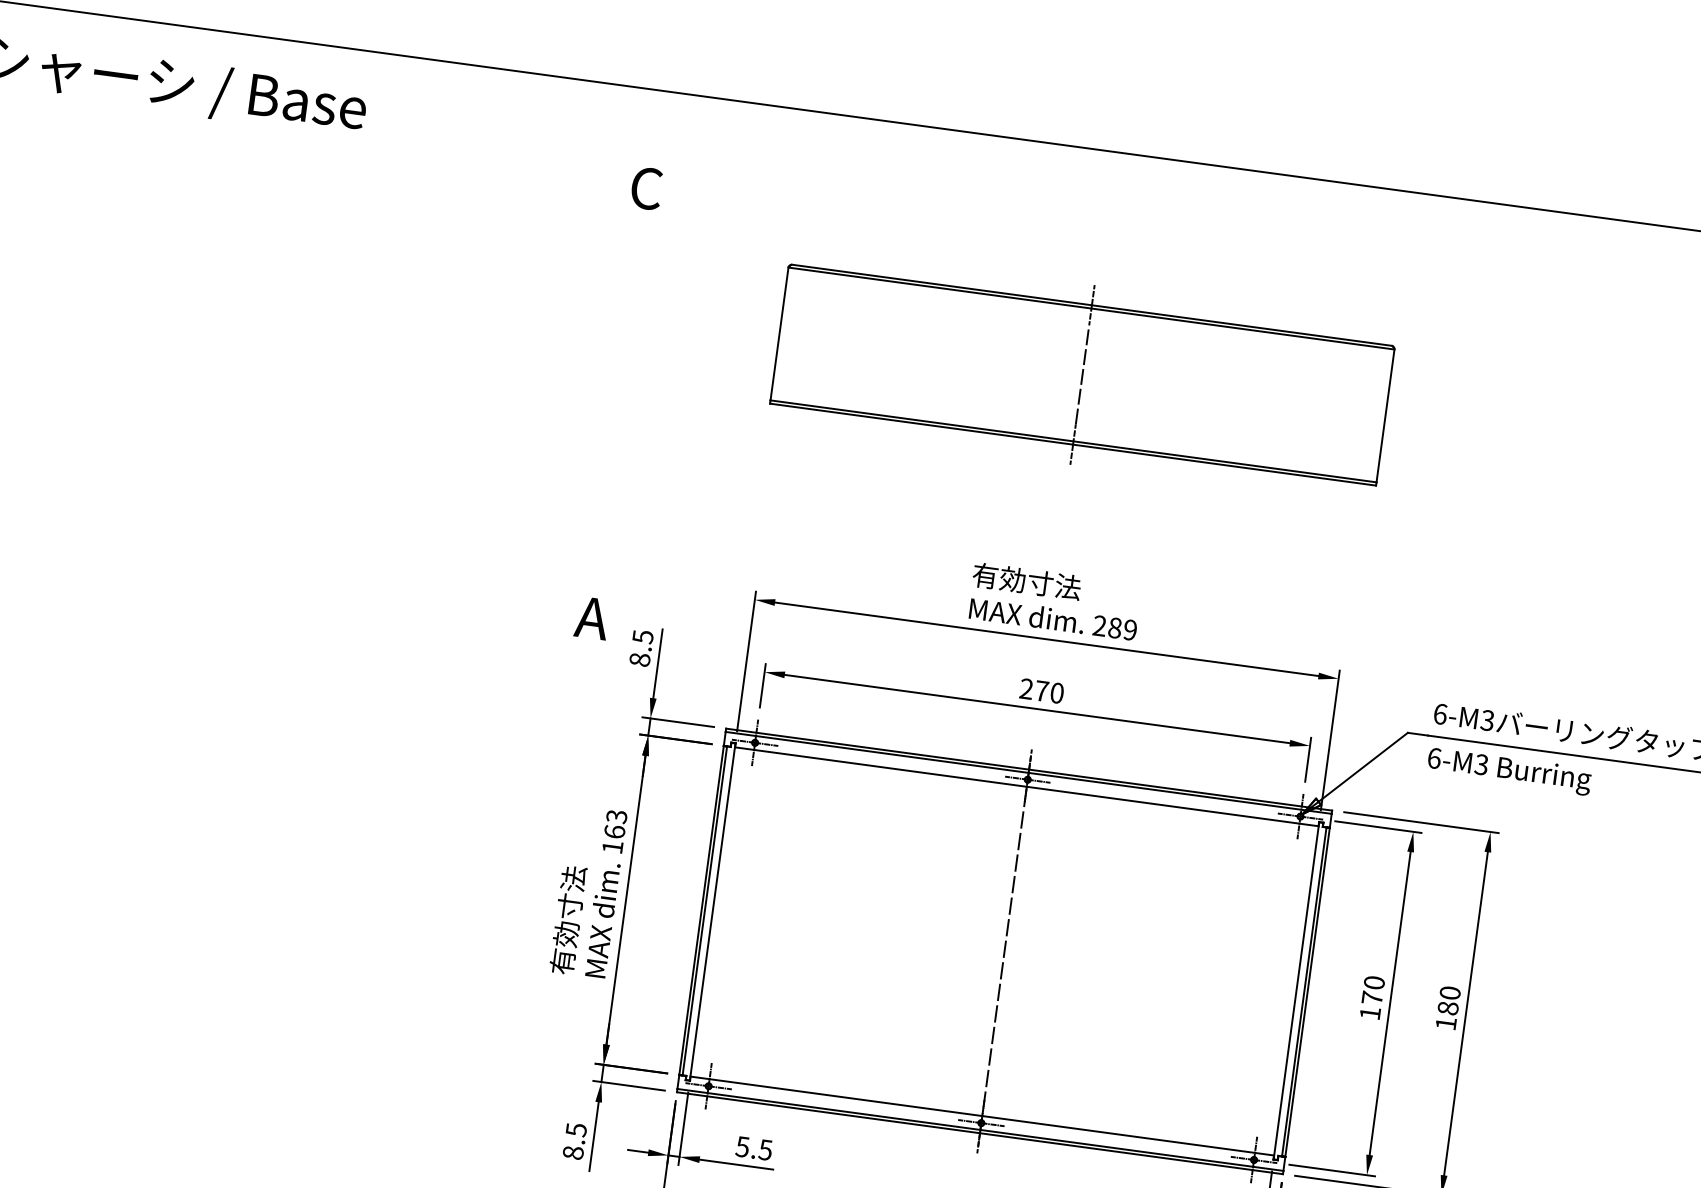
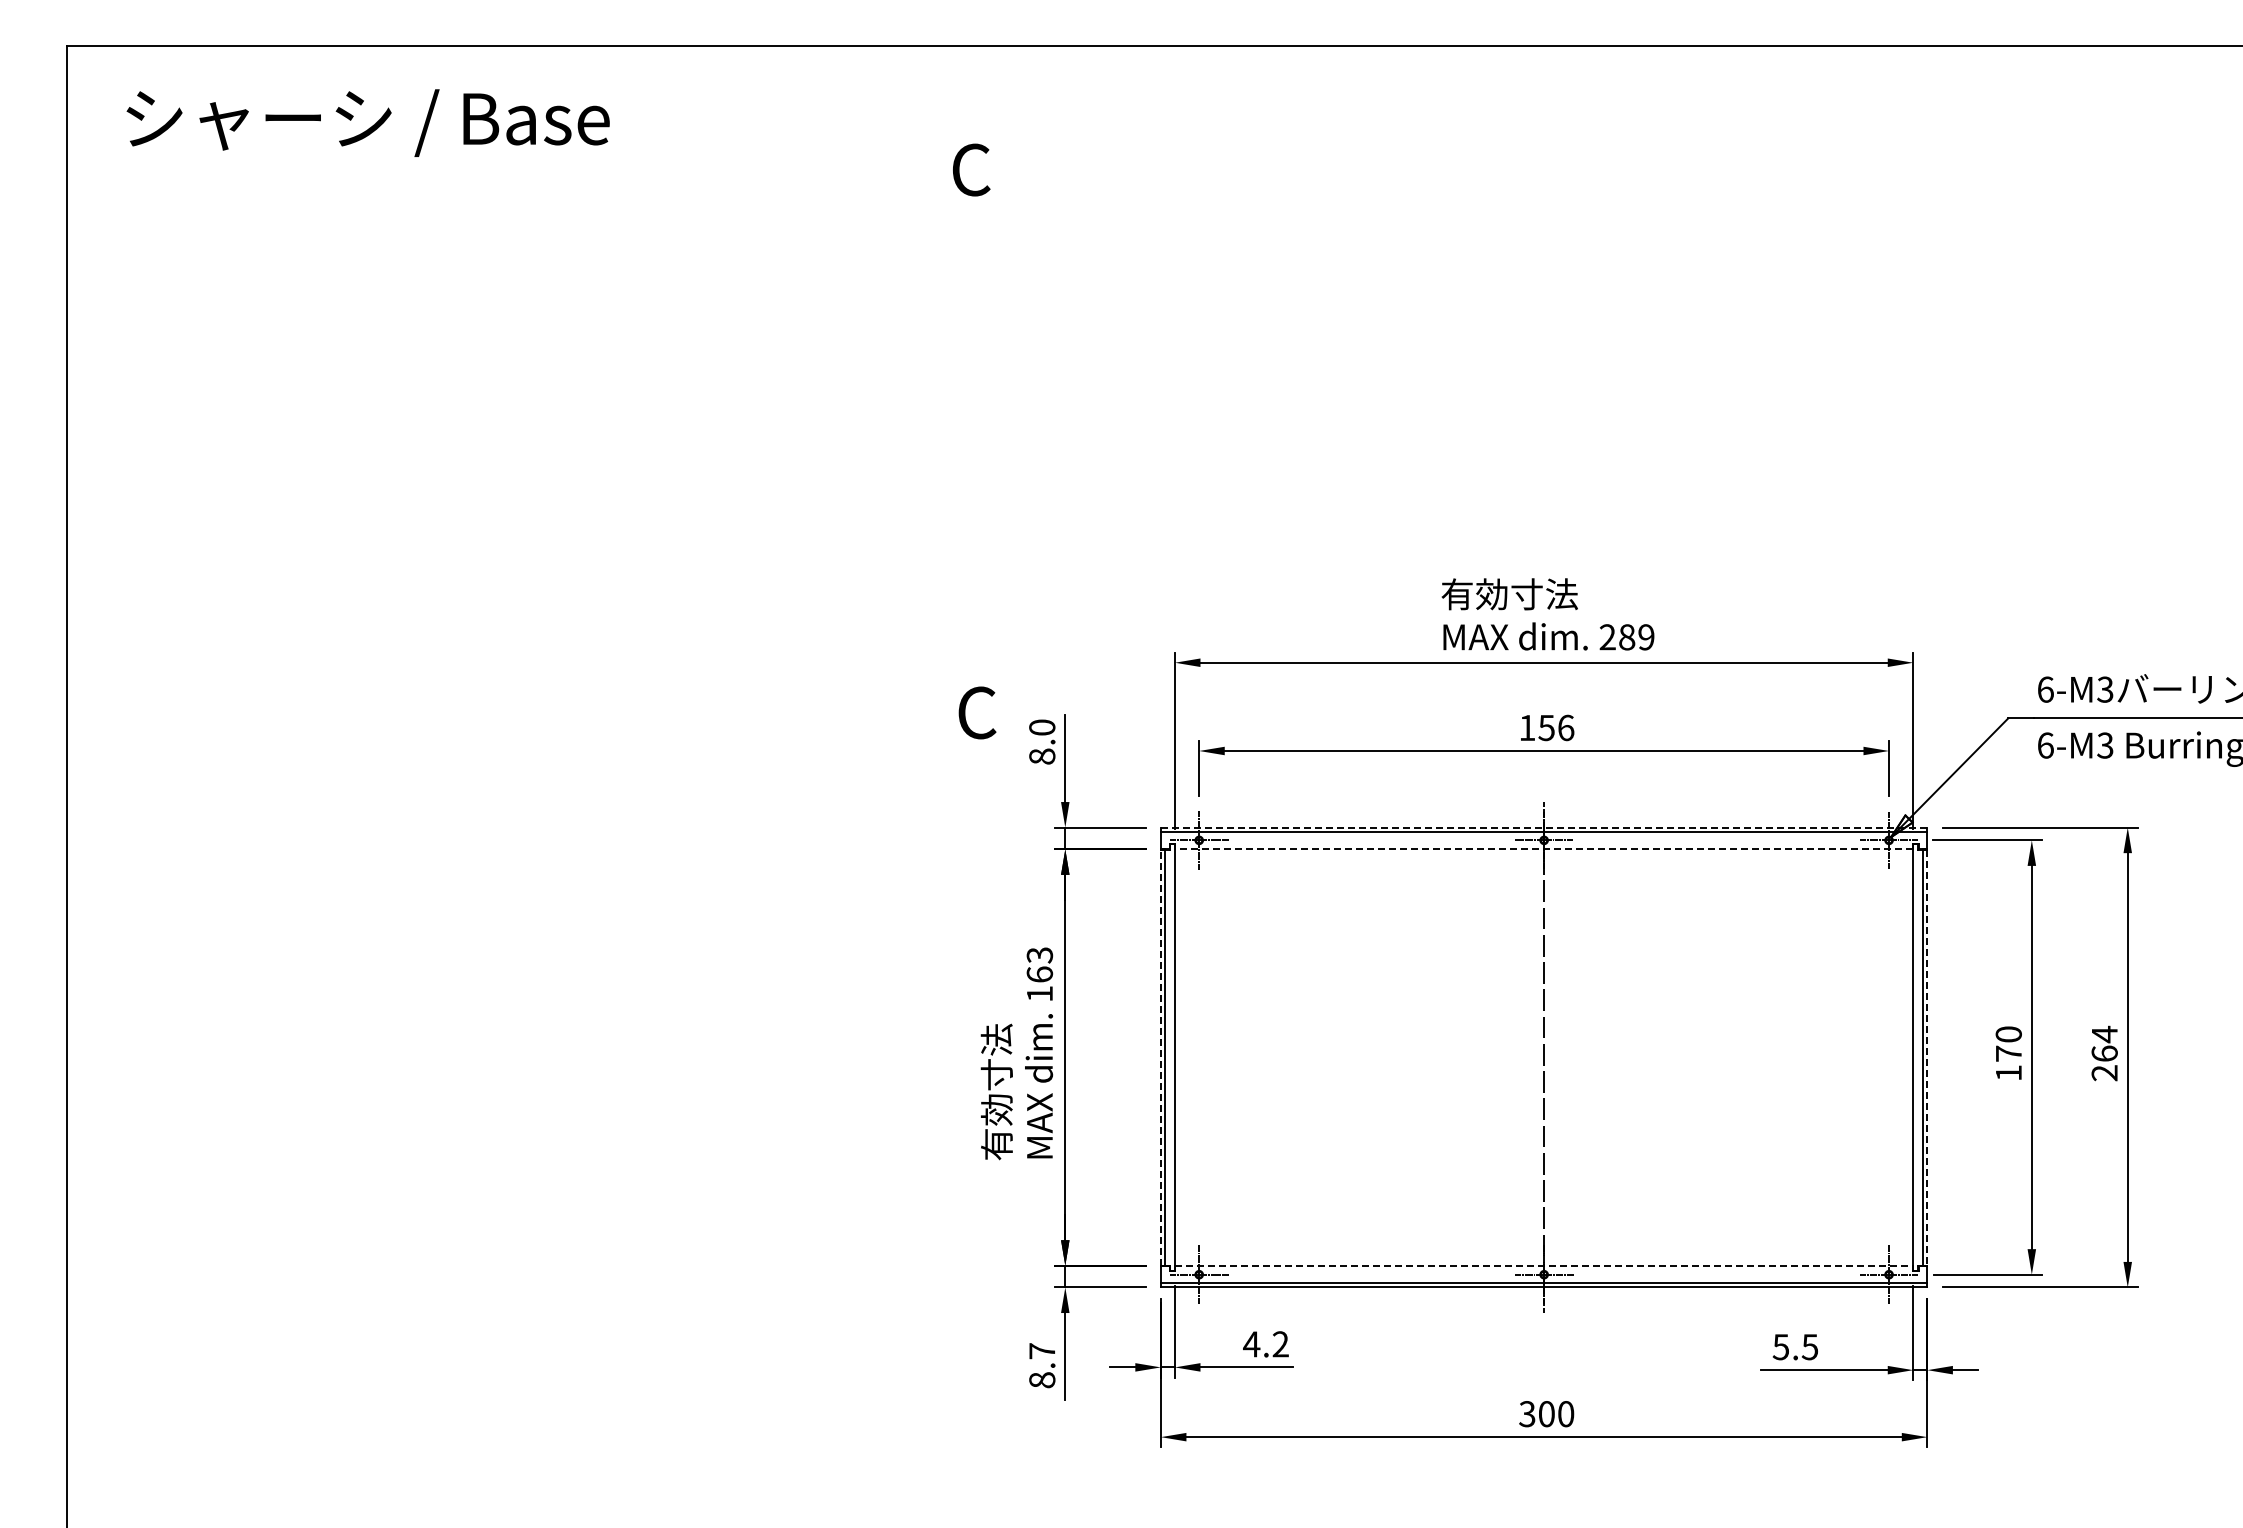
part: (1082, 375) -> (1544, 328), removed
text: (591, 617) -> (975, 712), A -> C
text: (643, 636) -> (1042, 727), 8.5 -> 8.0
text: (1041, 690) -> (1546, 727), 270 -> 156
line: (1029, 769) -> (1544, 827), solid -> dashed
line: (1027, 786) -> (1544, 849), solid -> dashed
line: (701, 910) -> (1160, 1057), solid -> dashed
line: (1307, 992) -> (1927, 1057), solid -> dashed
text: (1448, 1008) -> (2104, 1053), 180 -> 264
line: (982, 1115) -> (1544, 1265), solid -> dashed
text: (576, 1130) -> (1042, 1351), 8.5 -> 8.7
text: (753, 1148) -> (1265, 1344), 5.5 -> 4.2

